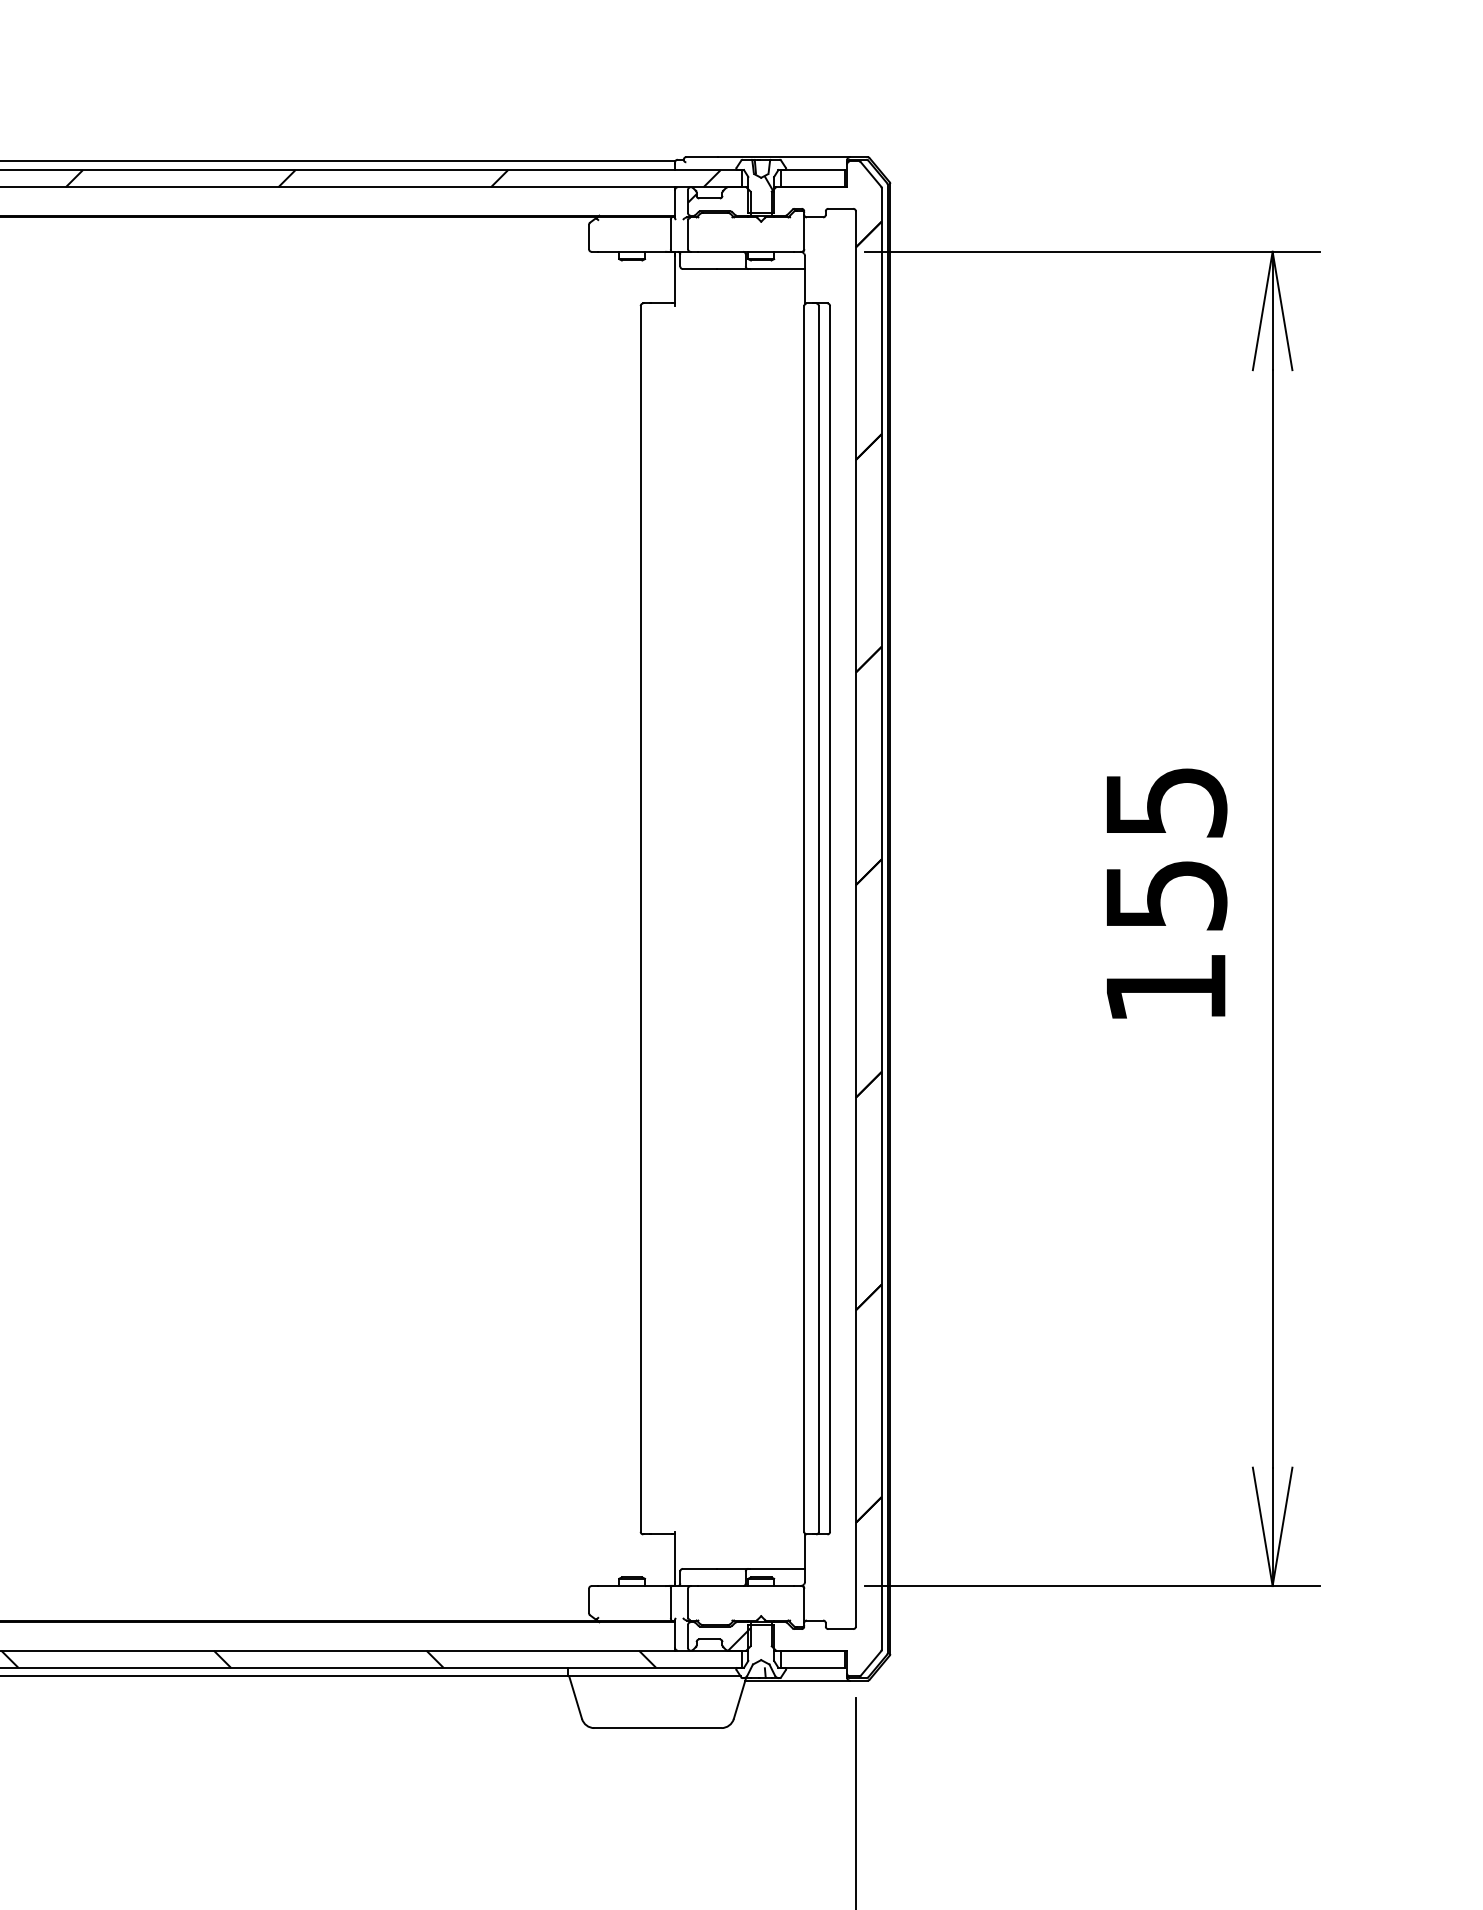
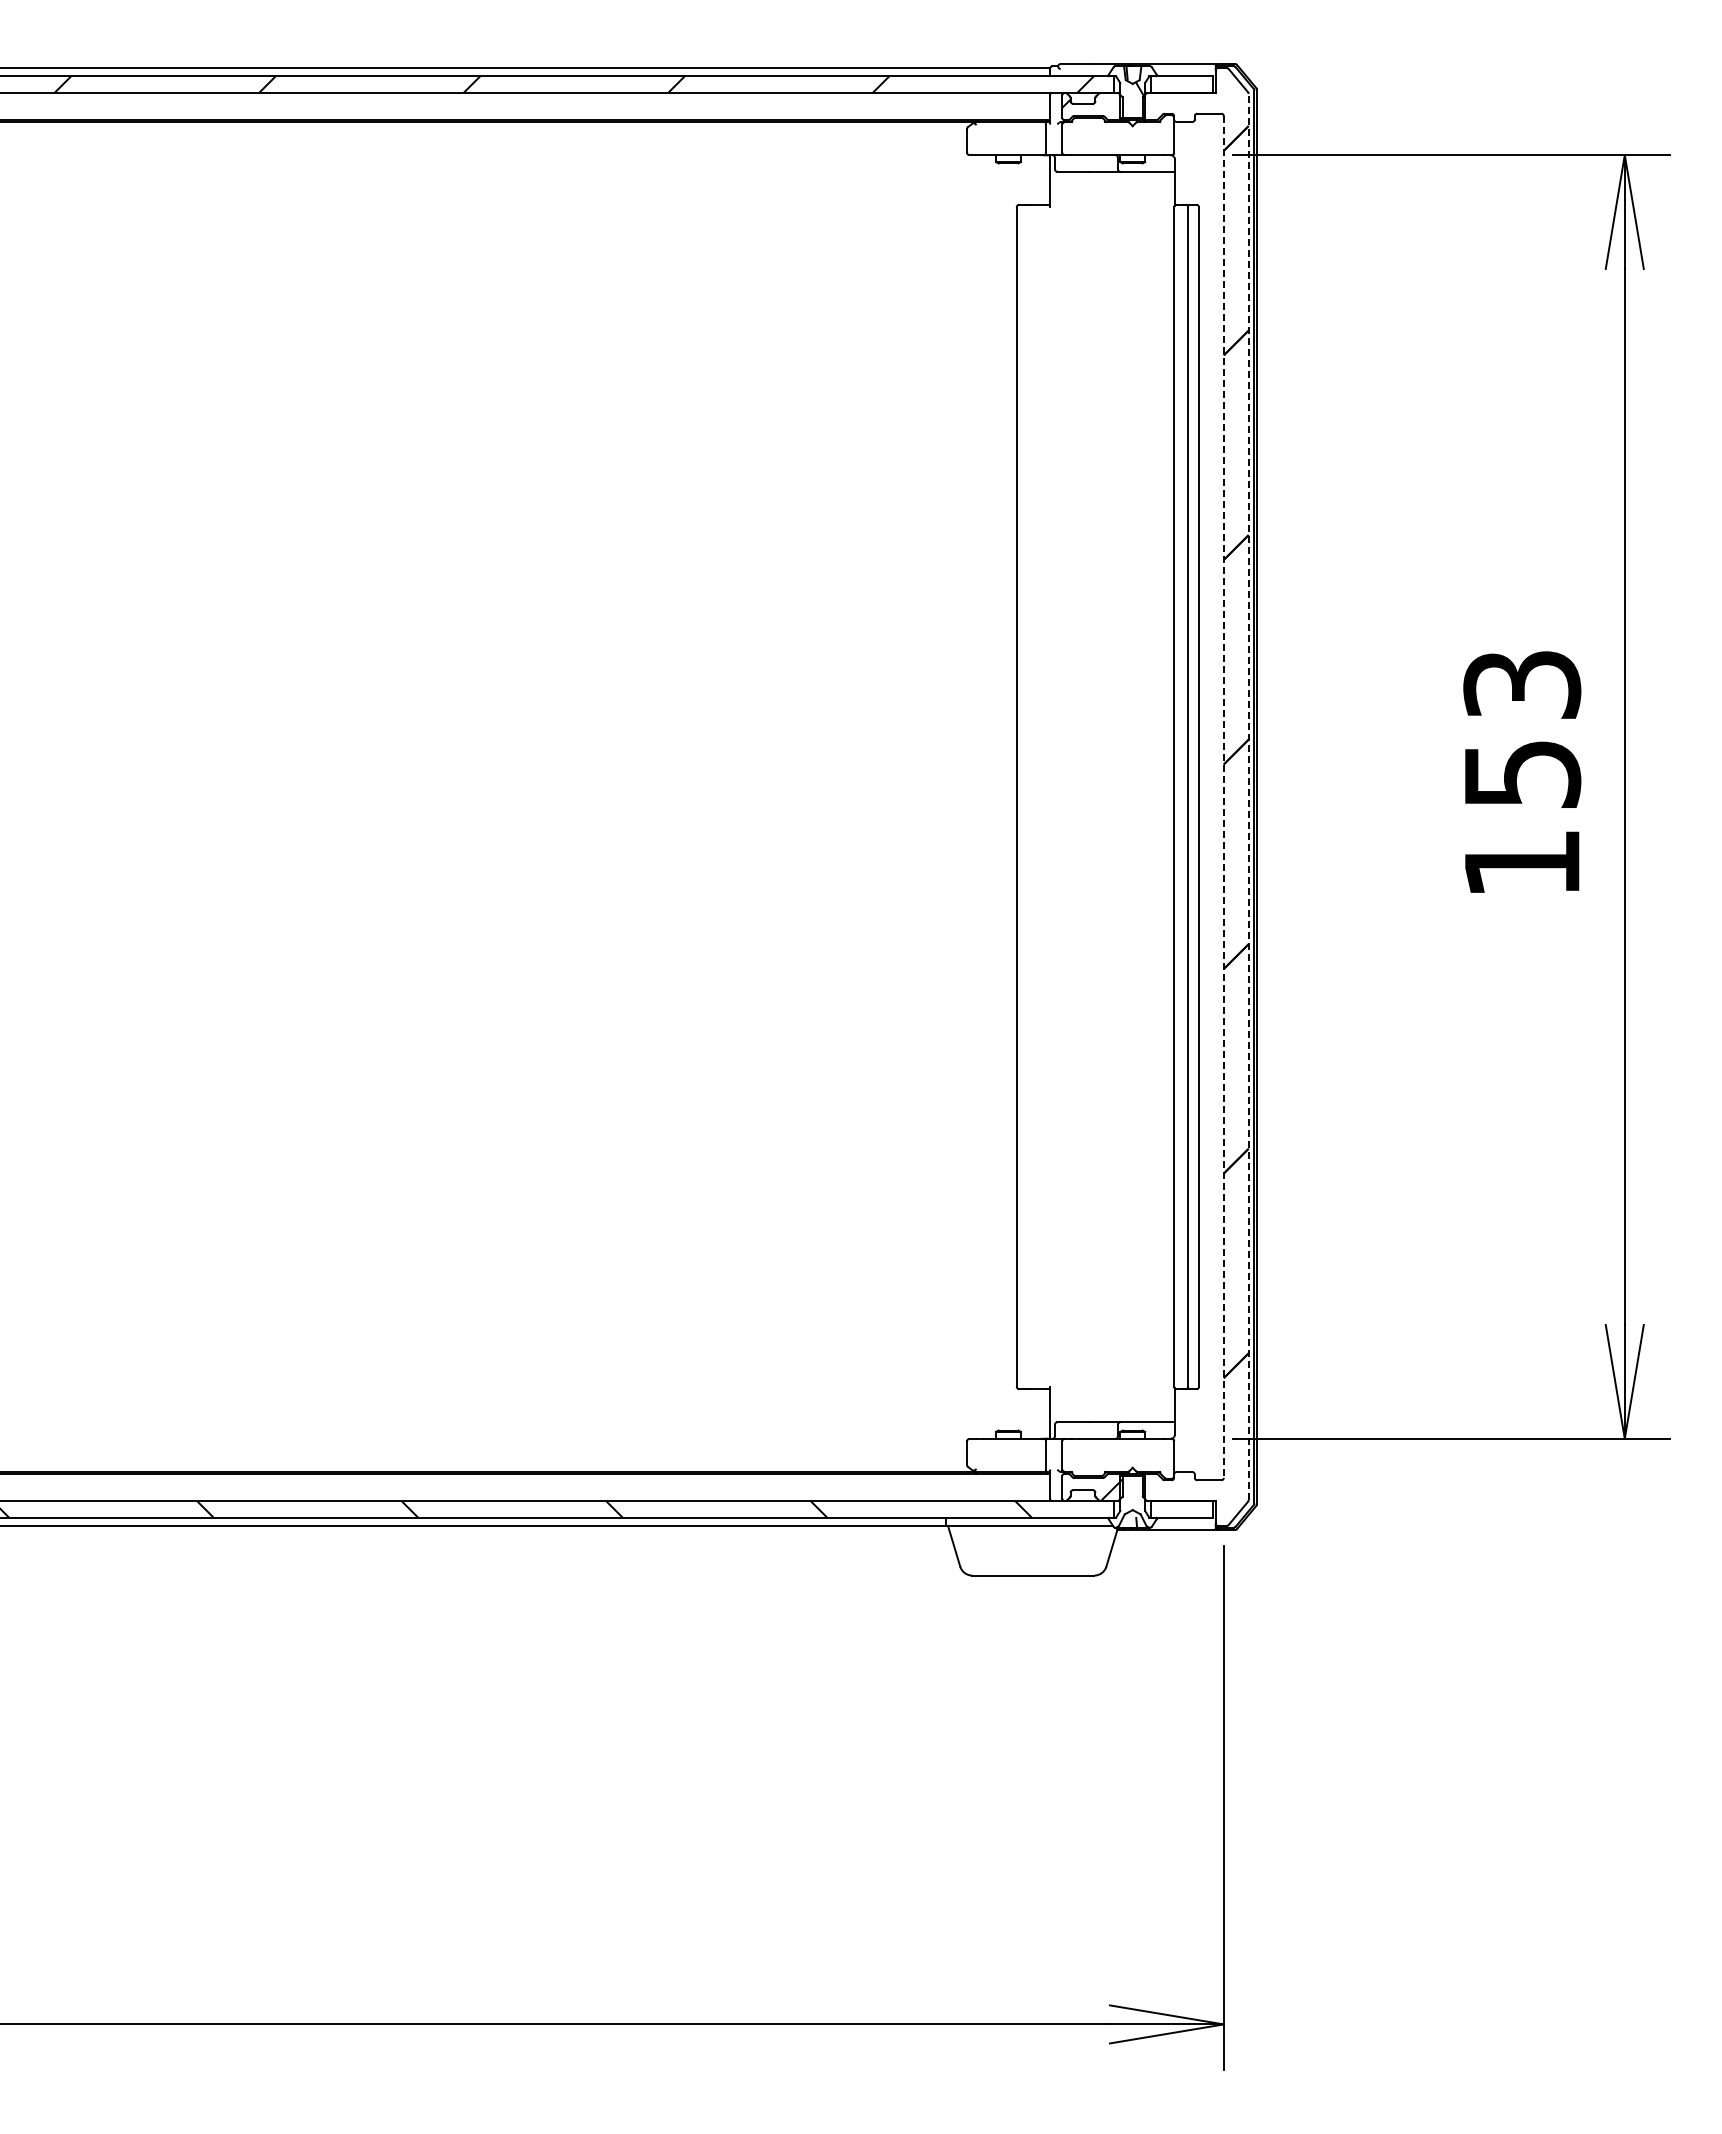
text: (1165, 802) -> (1521, 684), 155 -> 153
line: (881, 918) -> (1248, 796), solid -> dashed
line: (855, 919) -> (1223, 797), solid -> dashed

